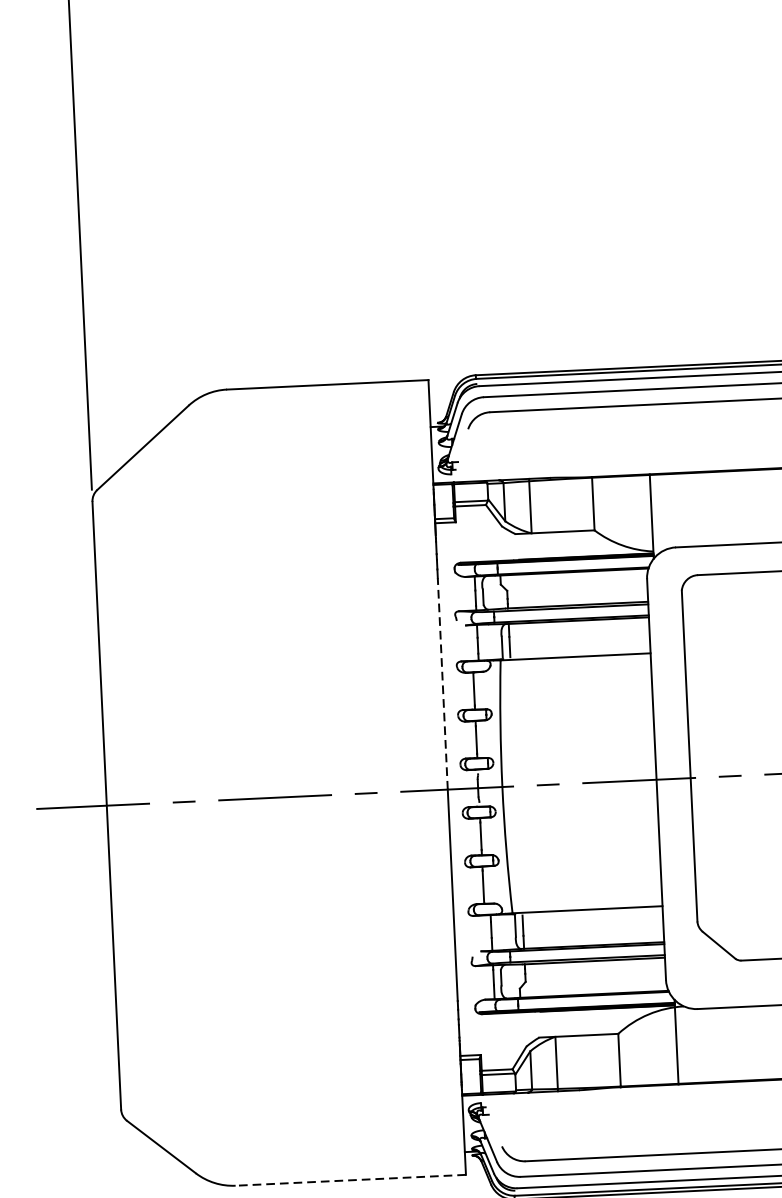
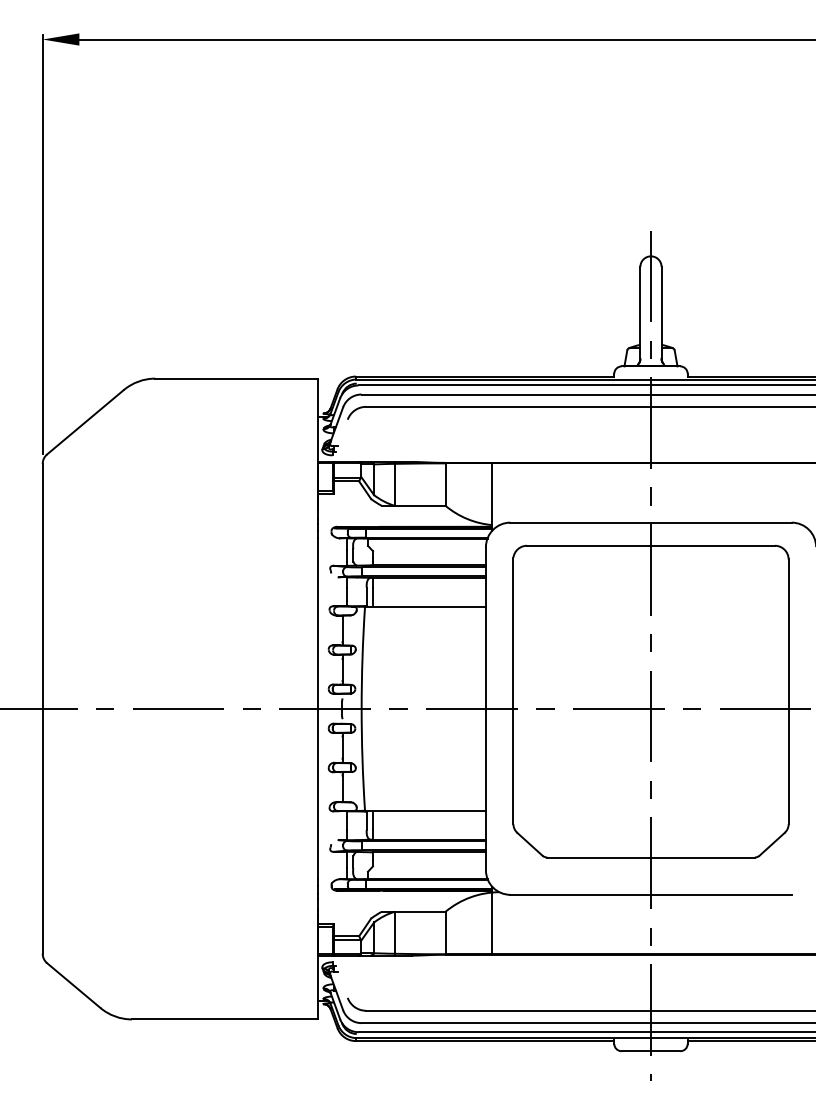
line: (442, 683) -> (317, 623), dashed -> solid
line: (350, 1180) -> (224, 1019), dashed -> solid

